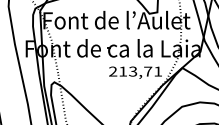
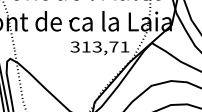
text: (113, 71) -> (75, 46), 213,71 -> 313,71

